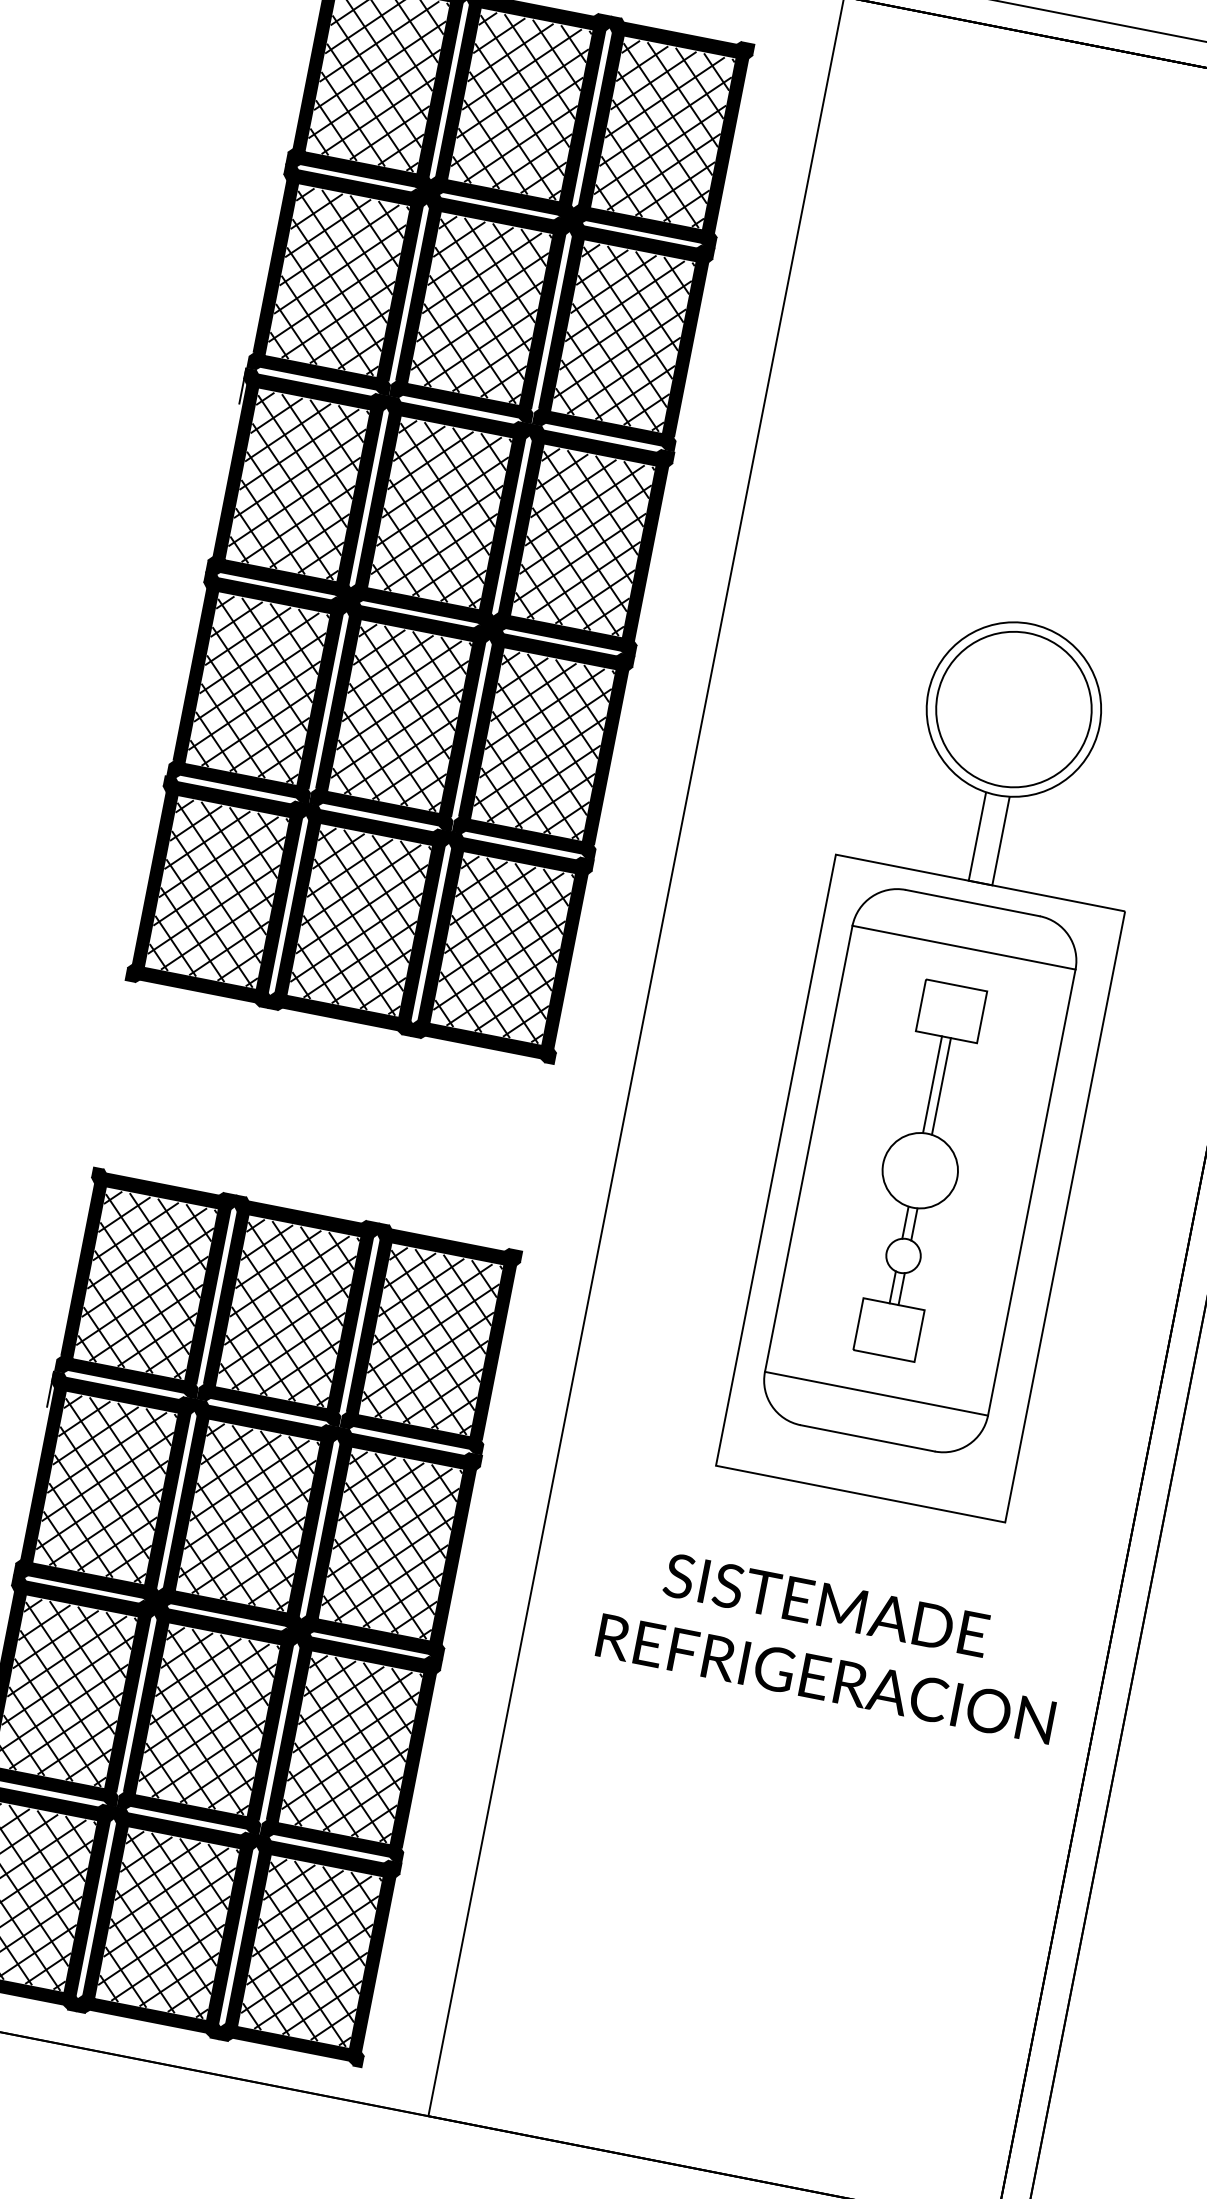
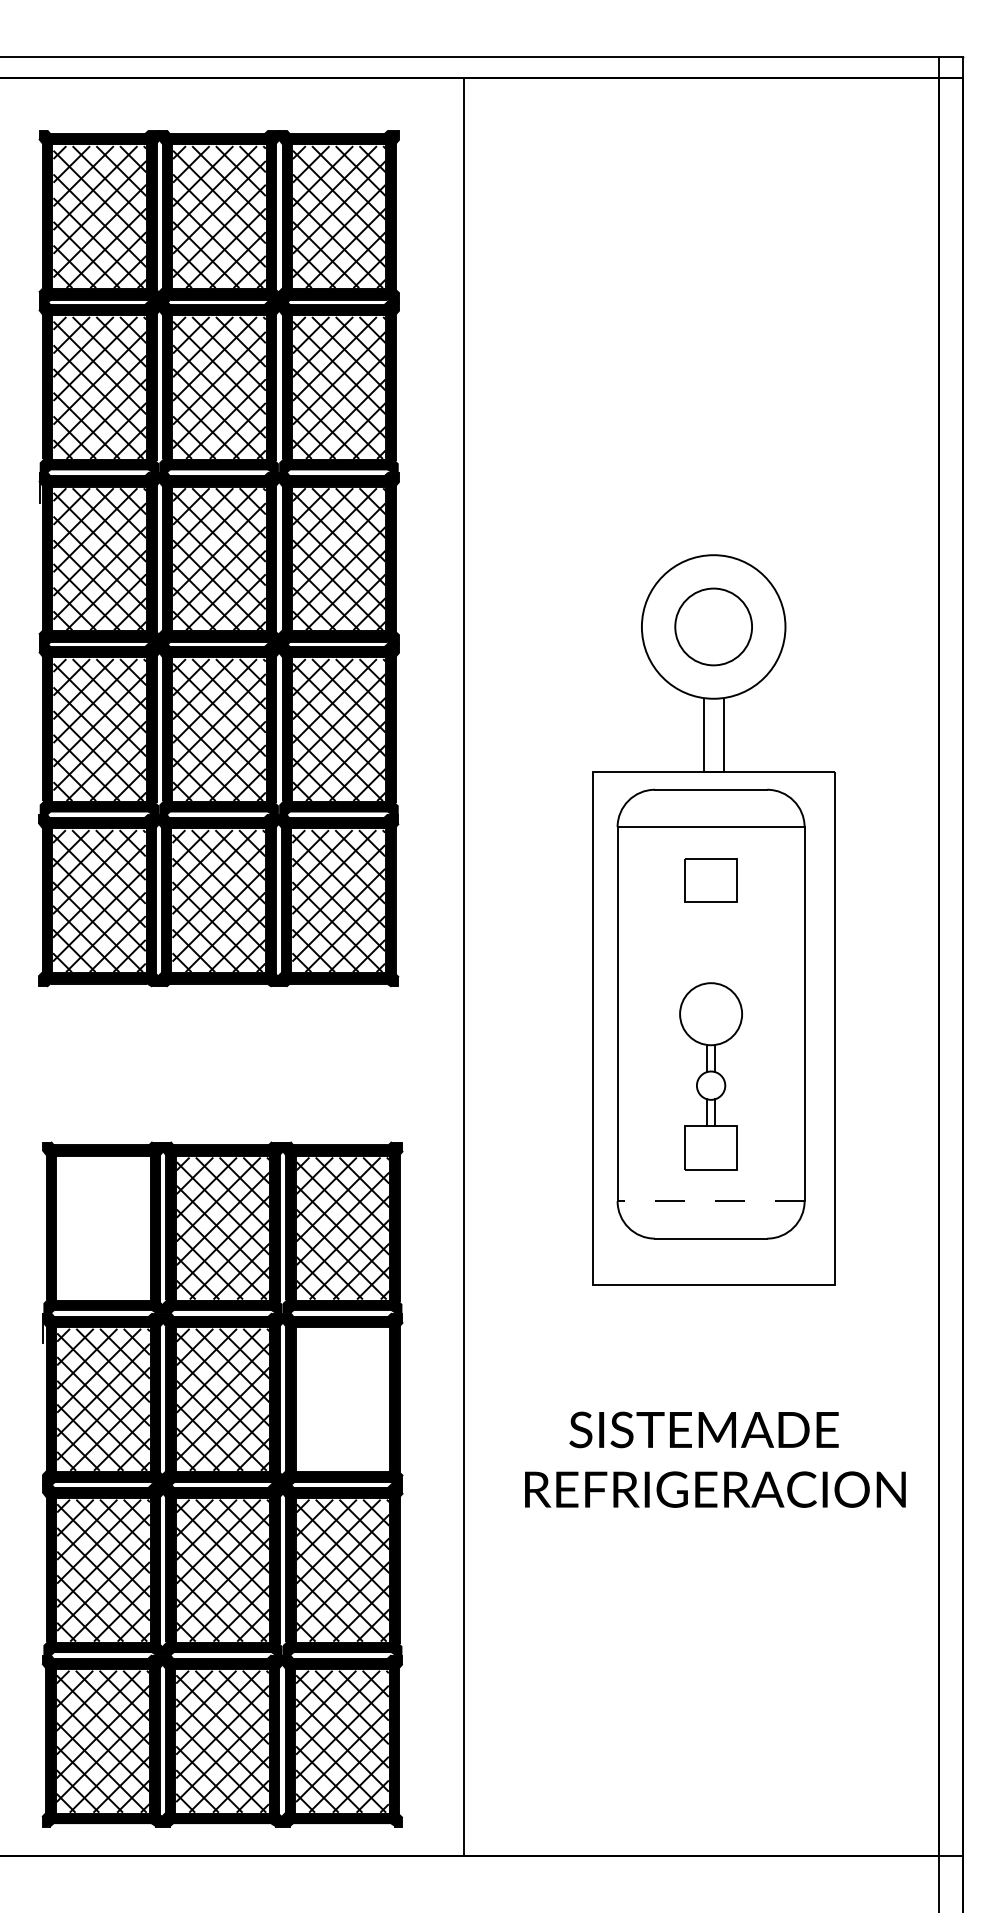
circle: (1013, 708) -> (713, 626), size x0.6
line: (932, 1084) -> (707, 942), removed
line: (941, 1086) -> (714, 942), removed
hatch: (145, 1284) -> (103, 1228), removed
line: (876, 1394) -> (711, 1201), solid -> dashed
hatch: (390, 1543) -> (342, 1399), removed
text: (833, 1643) -> (715, 1459), moved

